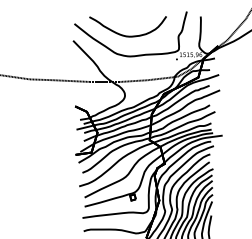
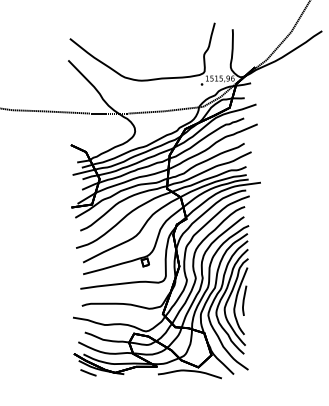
curve: (126, 35) -> (136, 53), removed

